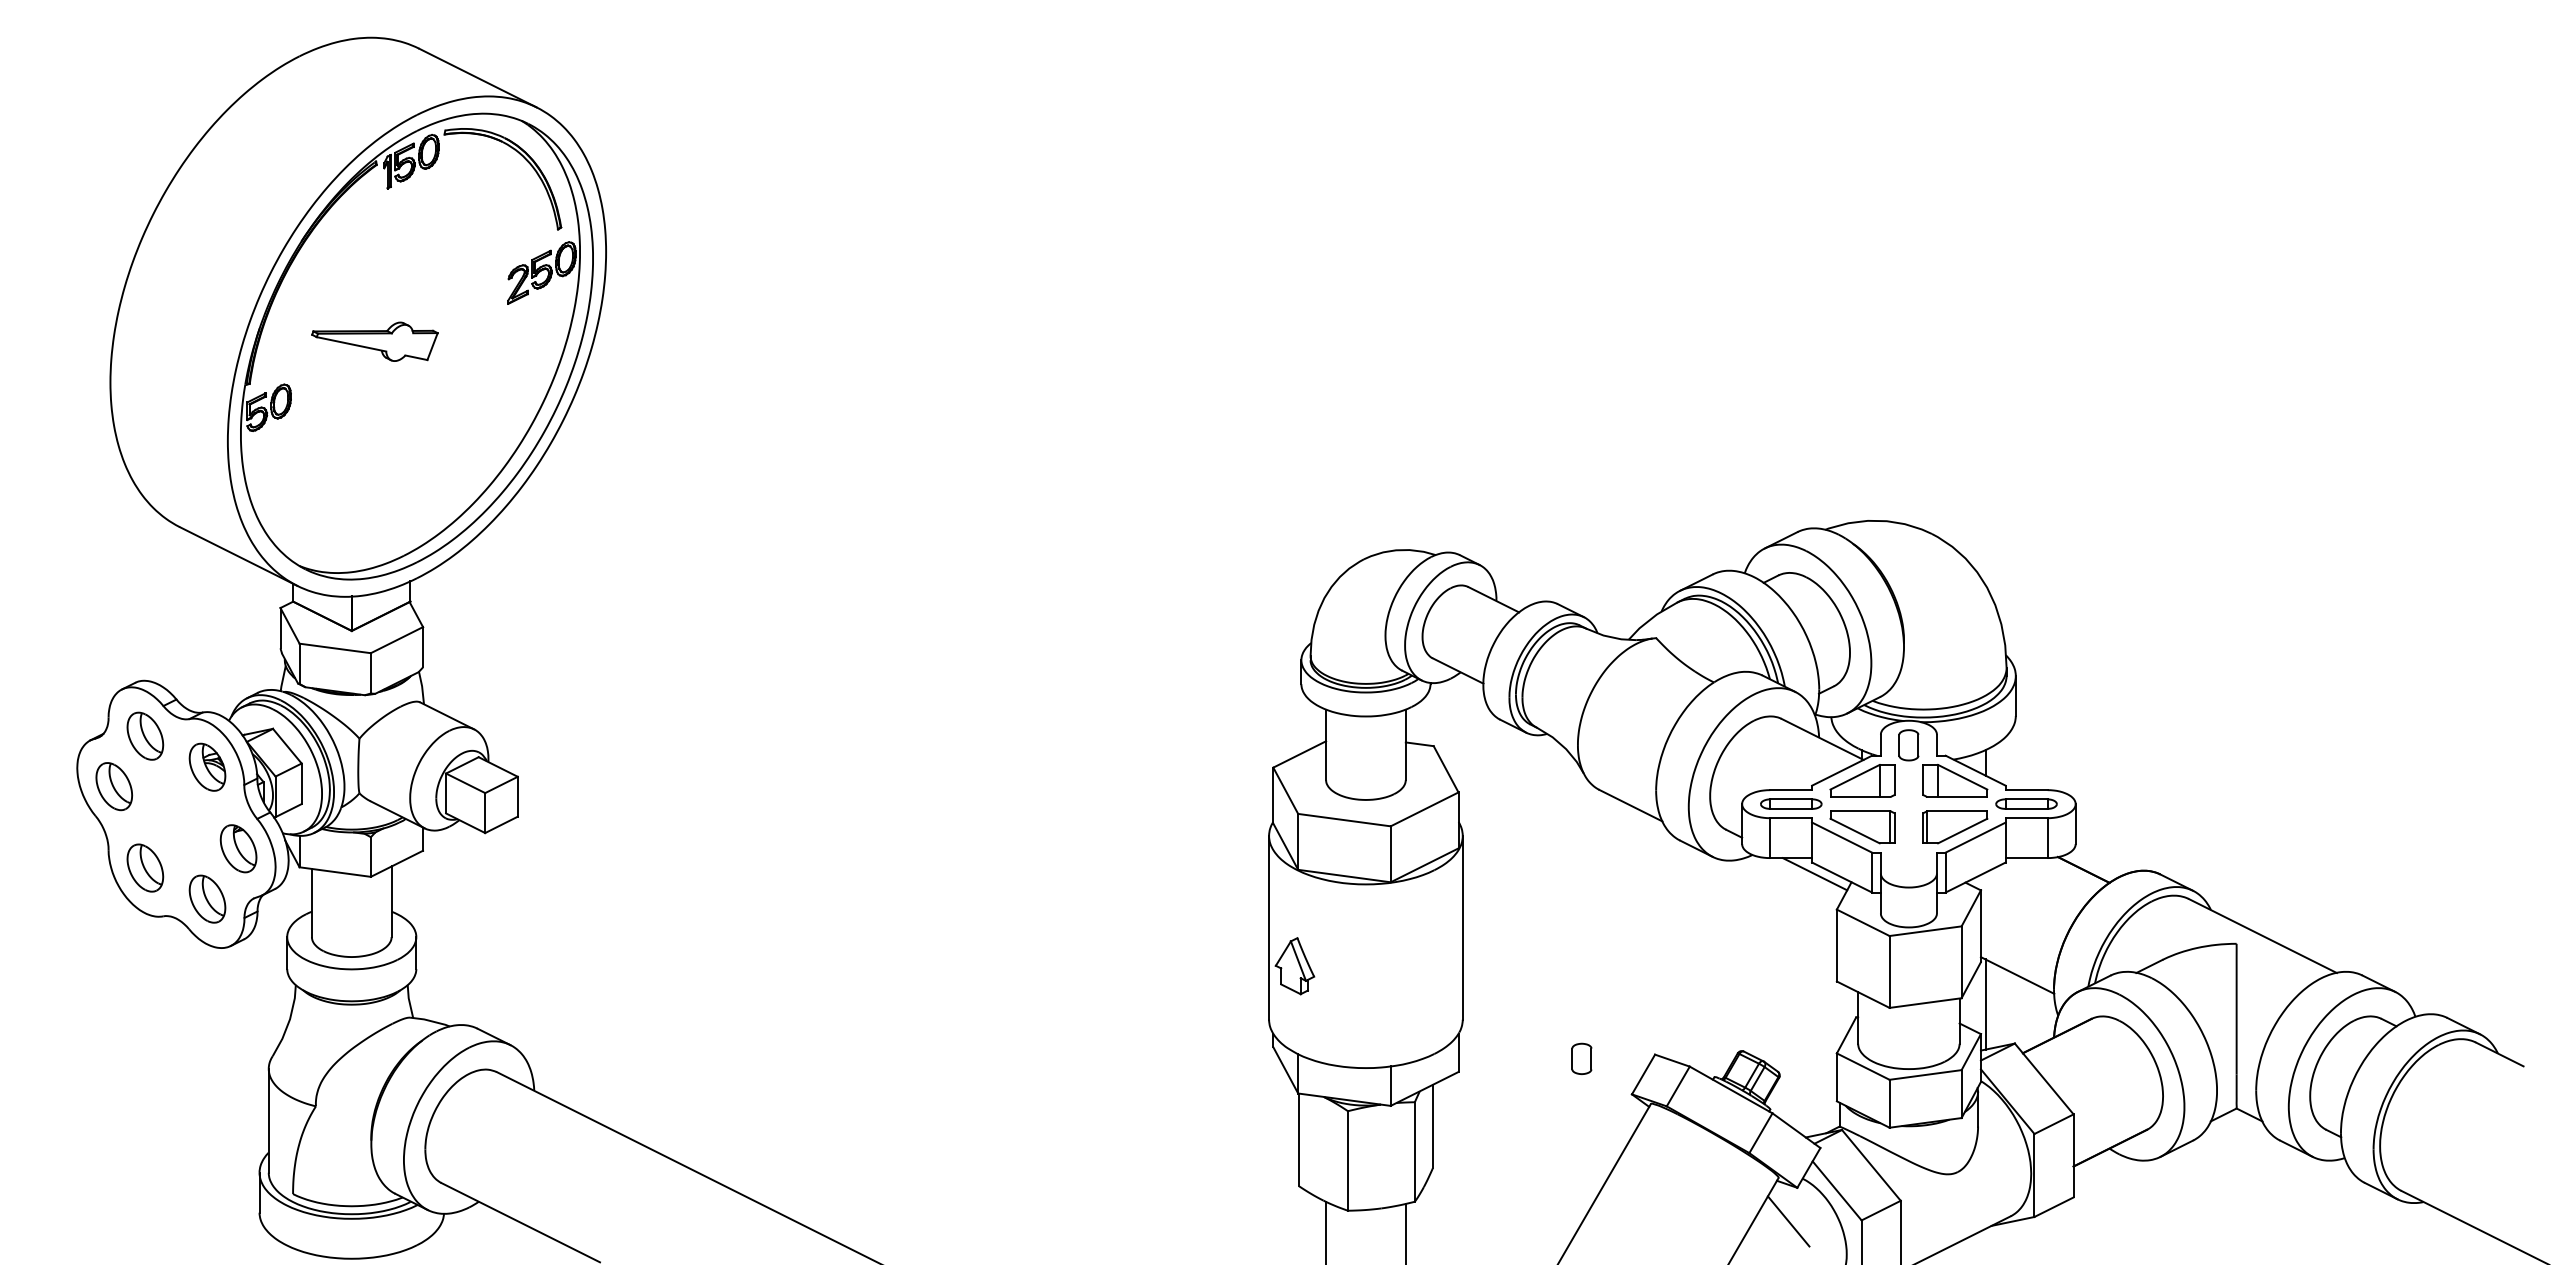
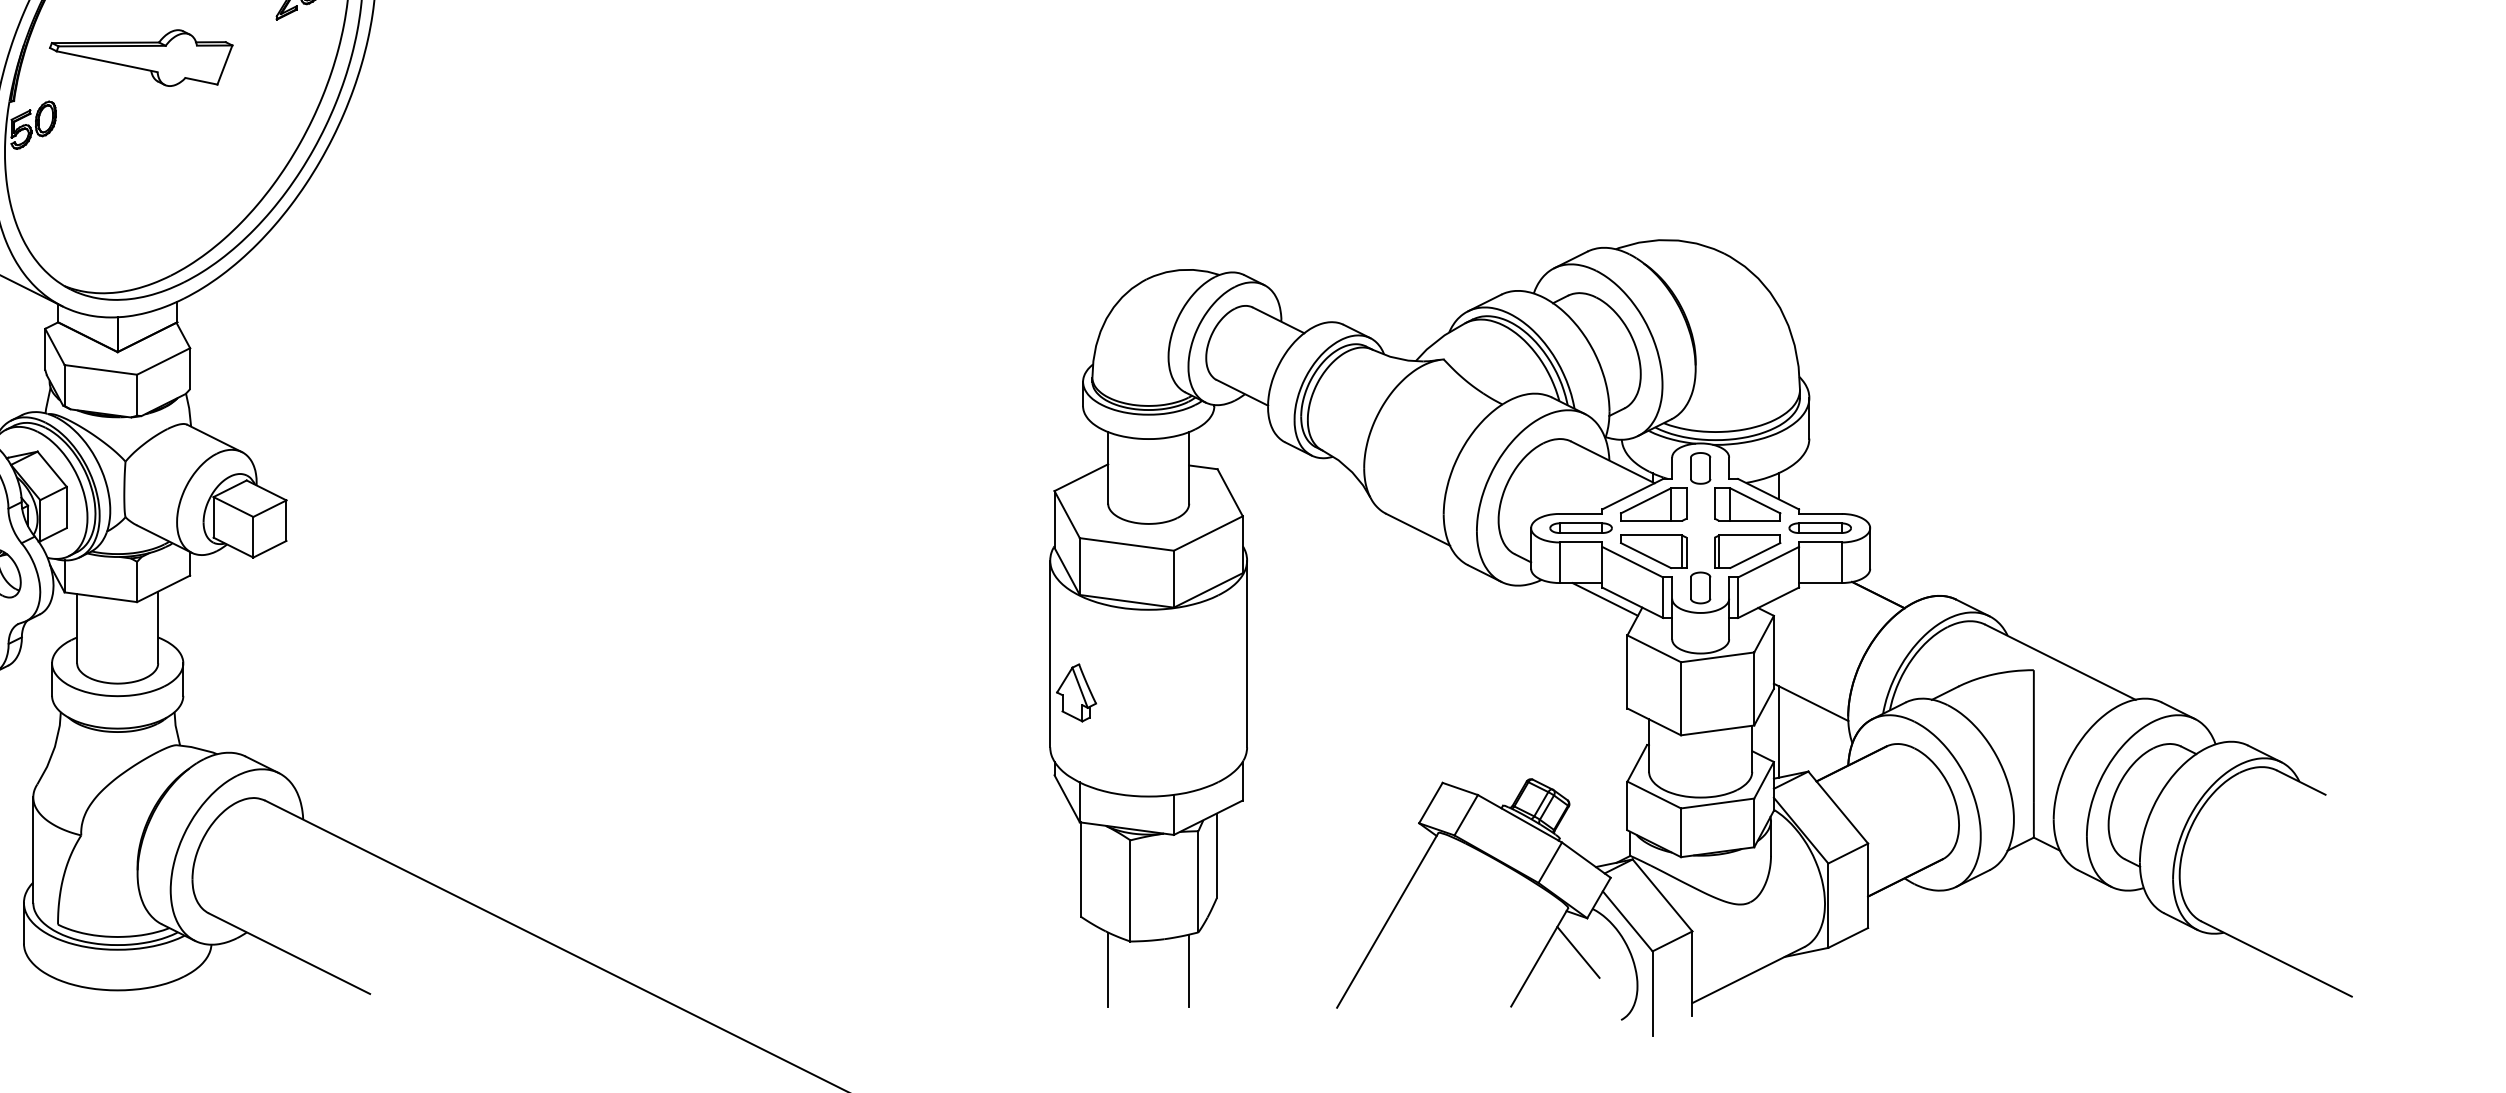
part: (374, 341) -> (140, 57), size x1.43
part: (1581, 1058) -> (1700, 587), moved

